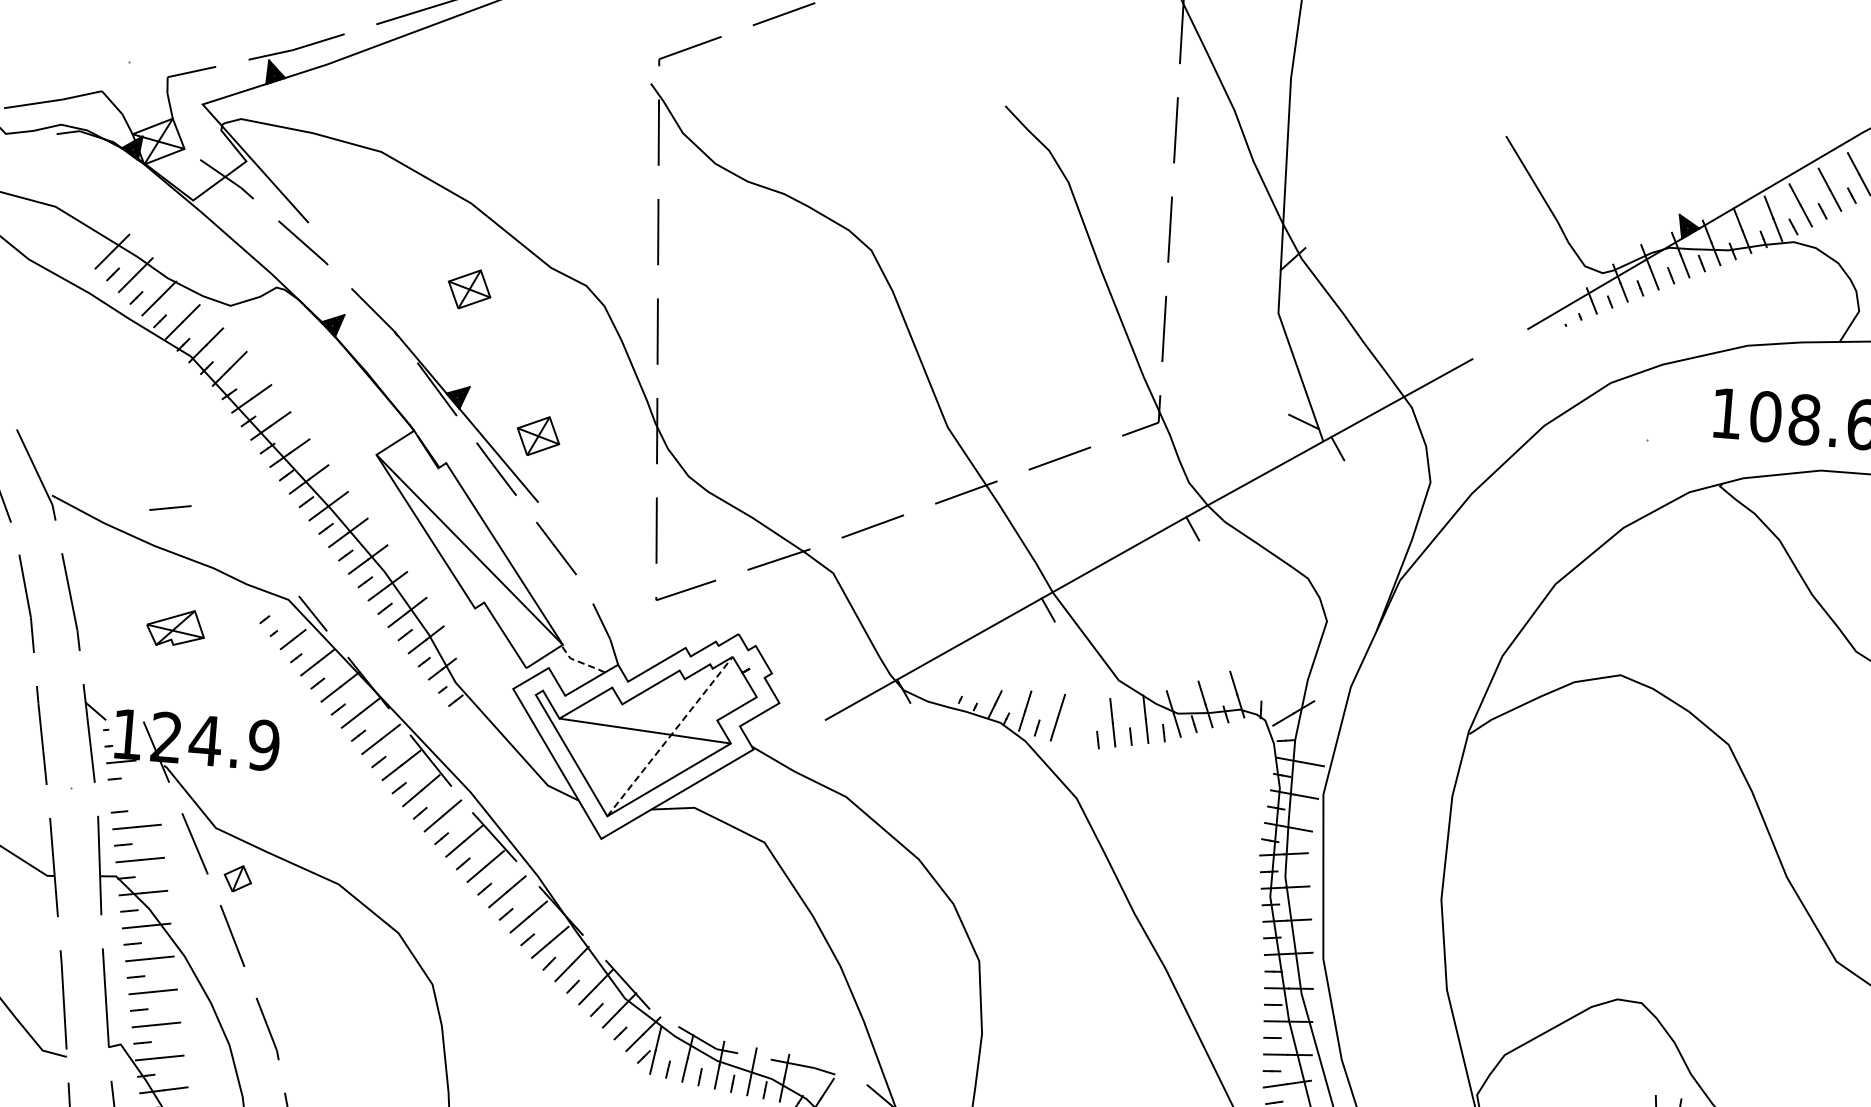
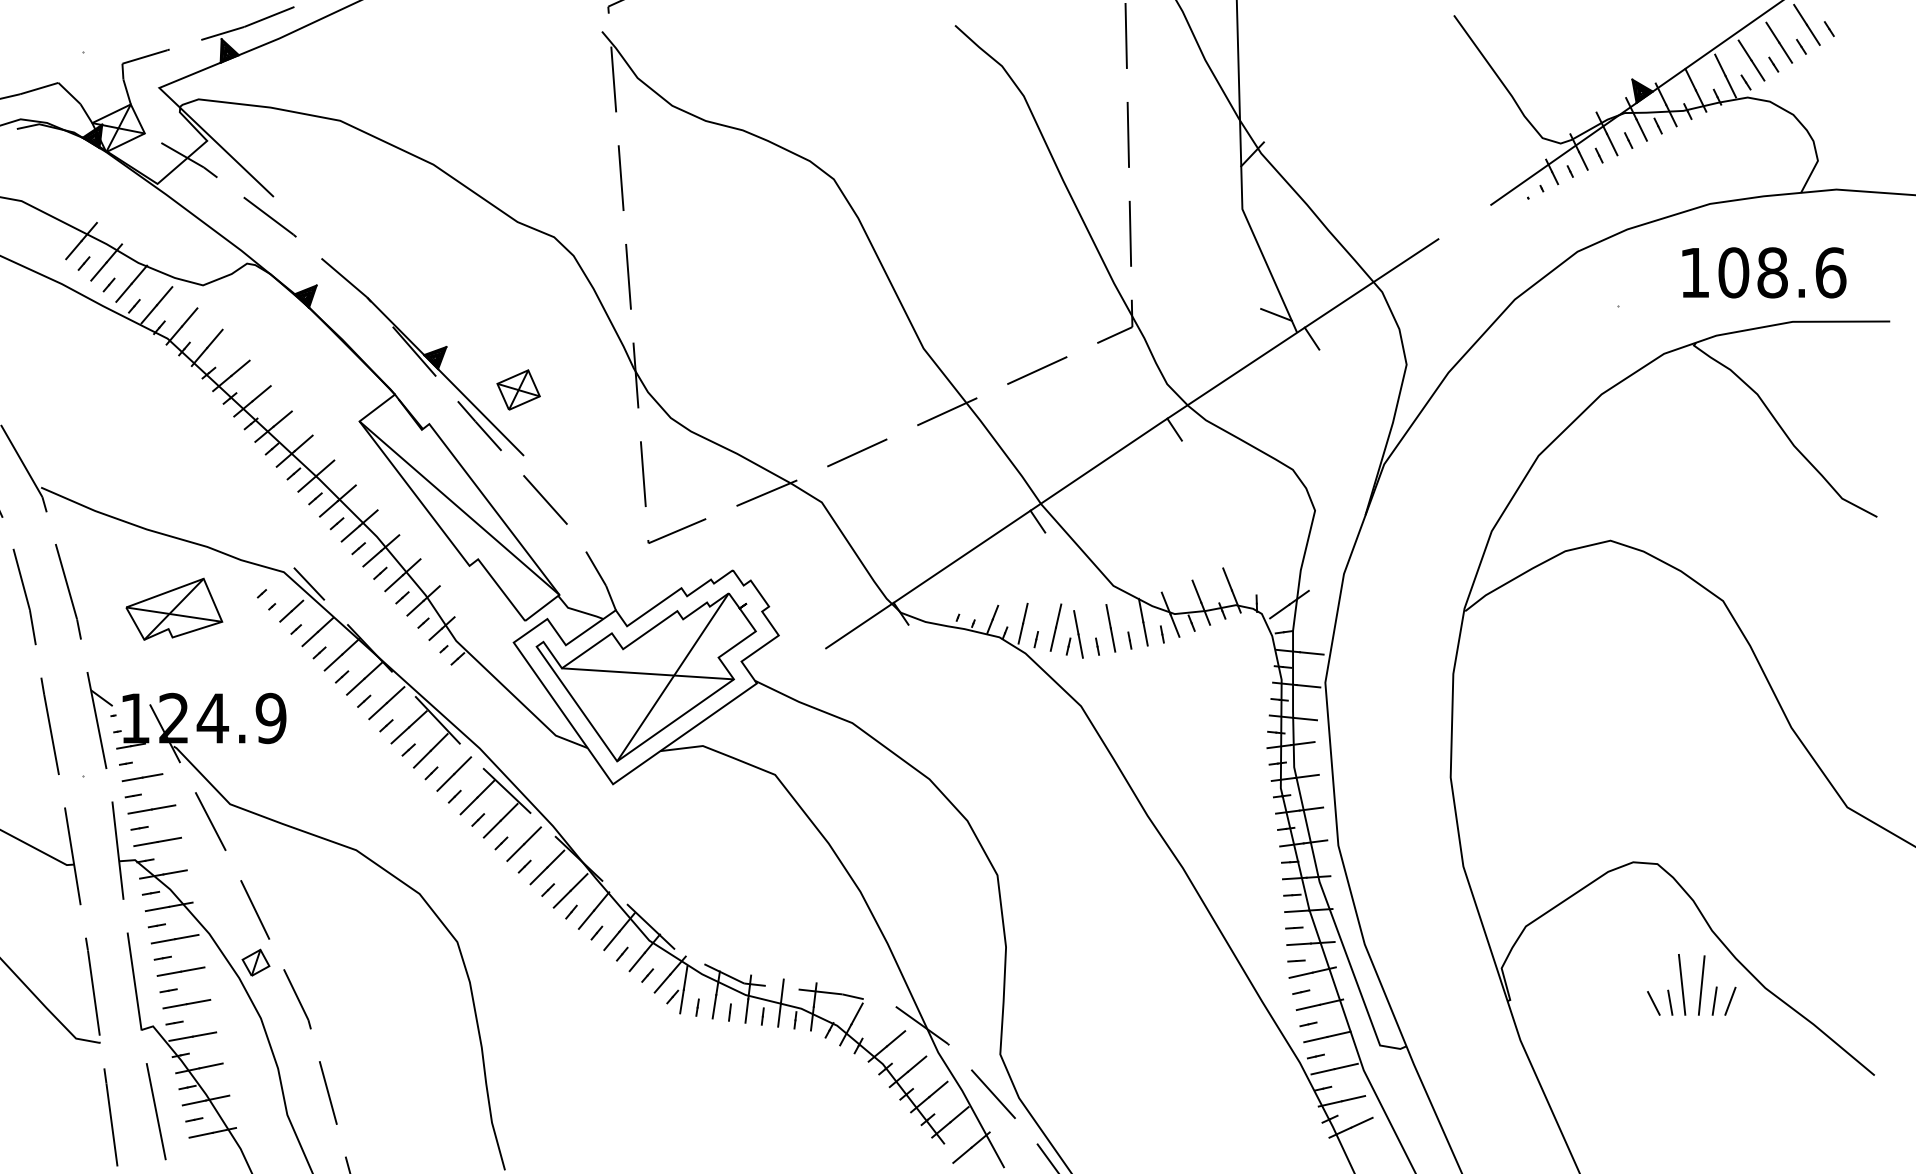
part: (469, 288) -> (438, 249), removed
line: (170, 507) -> (142, 777), moved
part: (175, 627) -> (174, 608), size x1.67
line: (580, 662) -> (578, 611), dashed -> solid
part: (1075, 726) -> (1074, 634), added
line: (670, 736) -> (673, 677), dashed -> solid
part: (237, 878) -> (255, 962), moved

